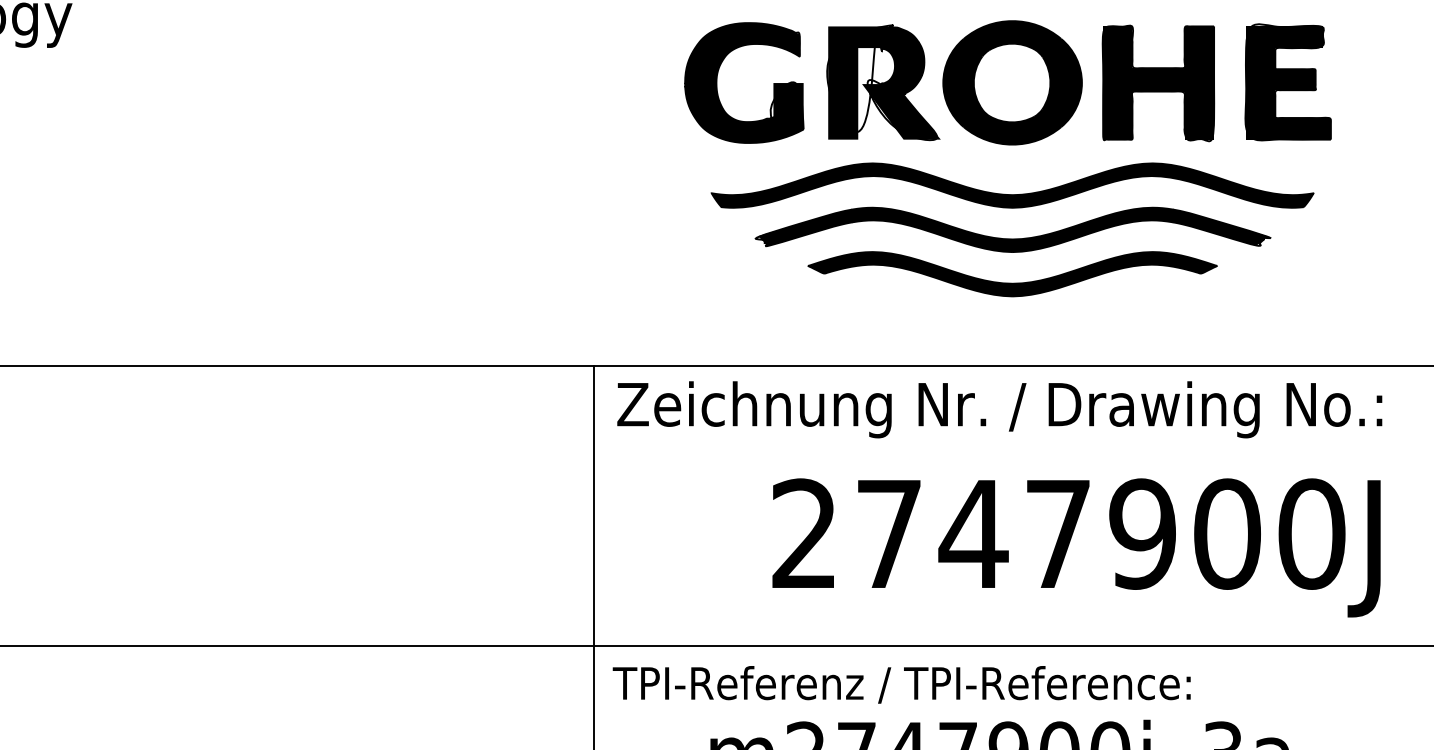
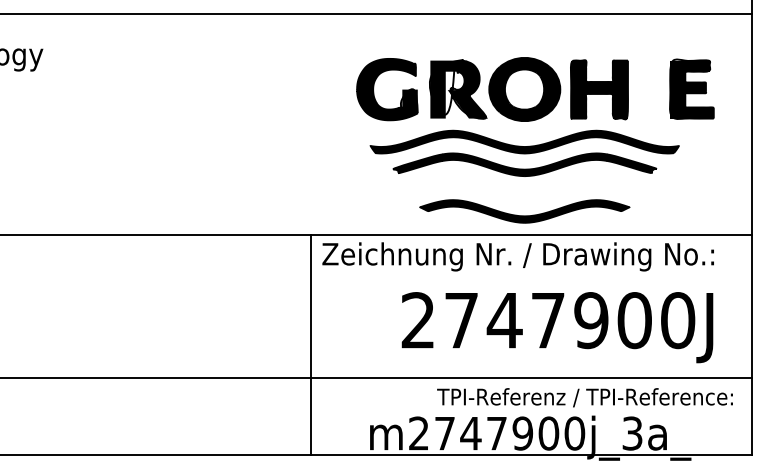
part: (1287, 80) -> (691, 88), moved
part: (1012, 274) -> (524, 211), moved
text: (900, 684) -> (584, 397), moved

